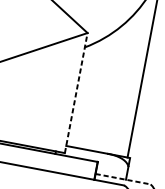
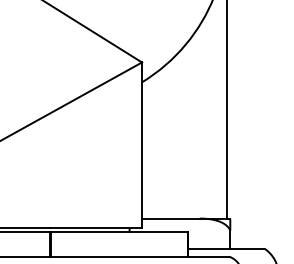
line: (76, 93) -> (142, 145), dashed -> solid
line: (123, 179) -> (226, 248), dashed -> solid

